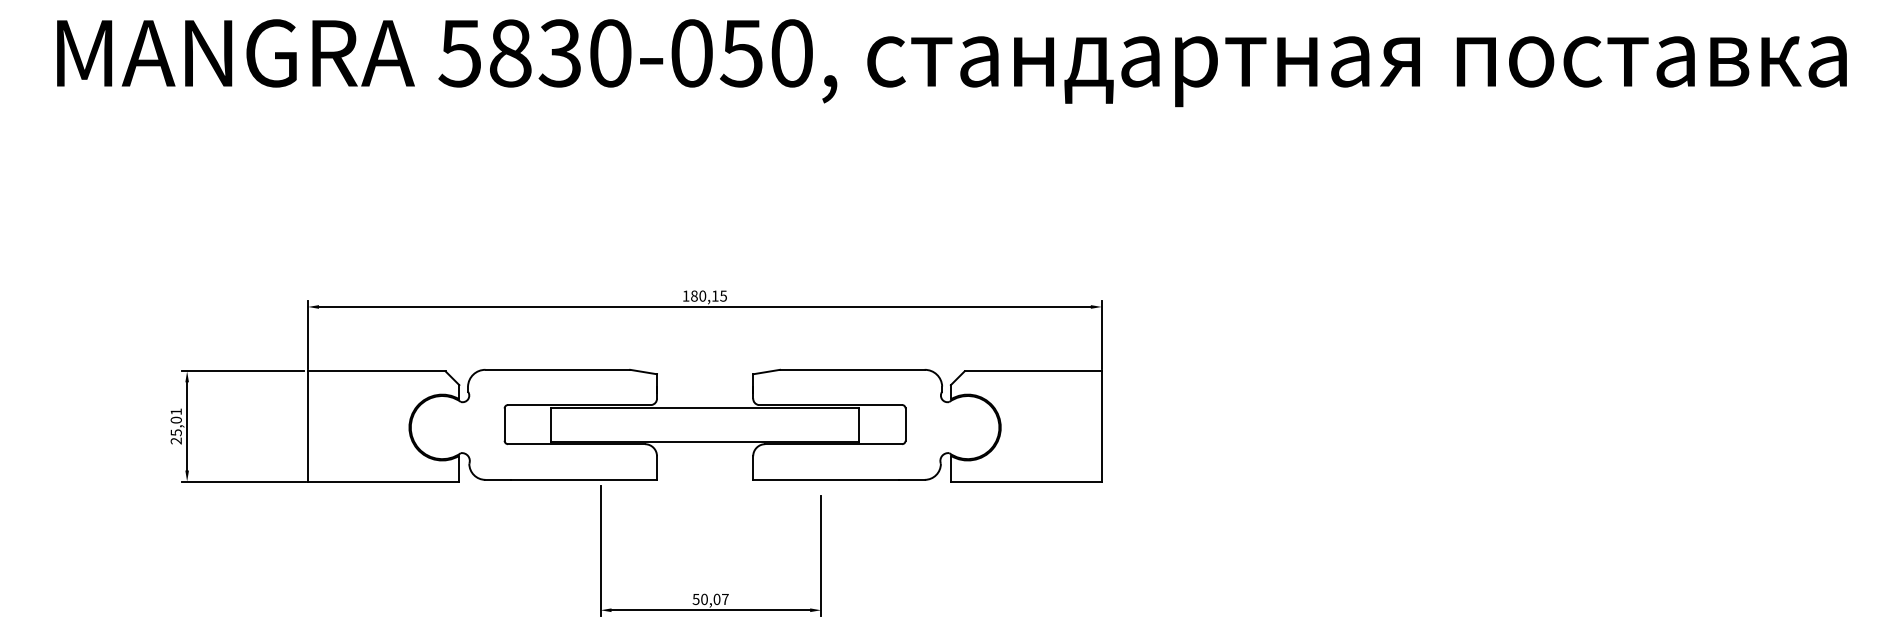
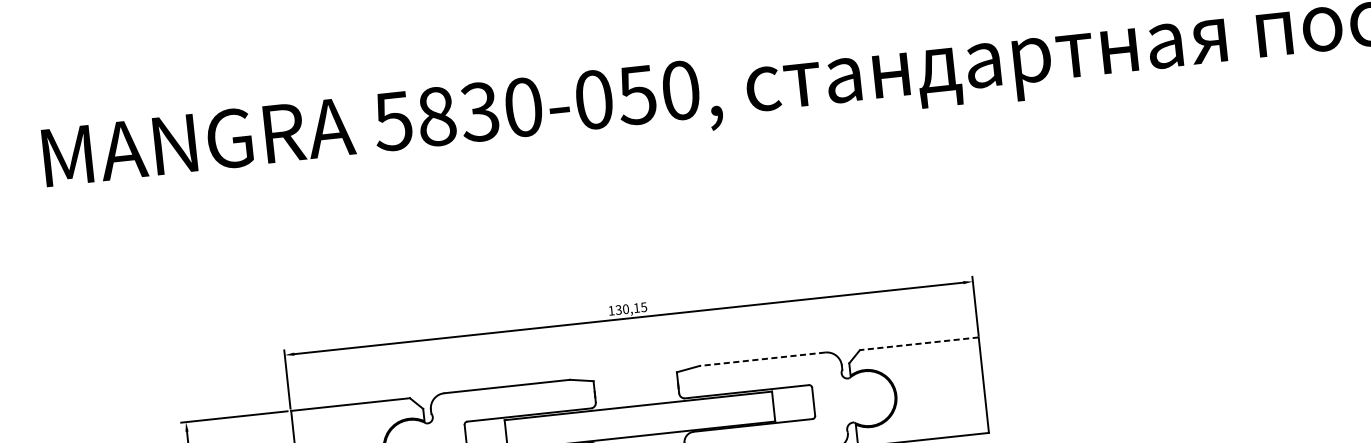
text: (694, 295) -> (618, 309), 180,15 -> 130,15
line: (851, 369) -> (761, 359), solid -> dashed
line: (1033, 371) -> (919, 343), solid -> dashed

